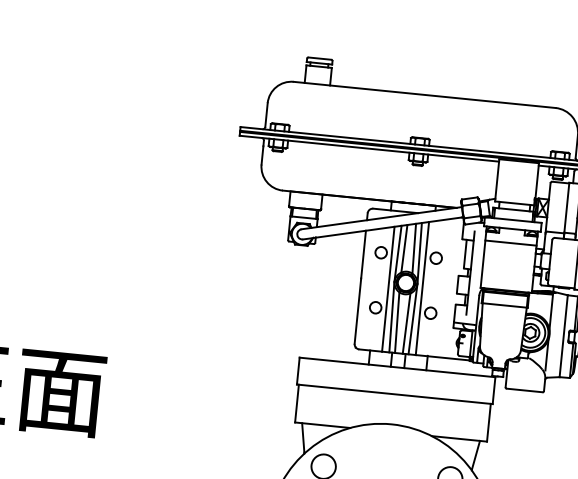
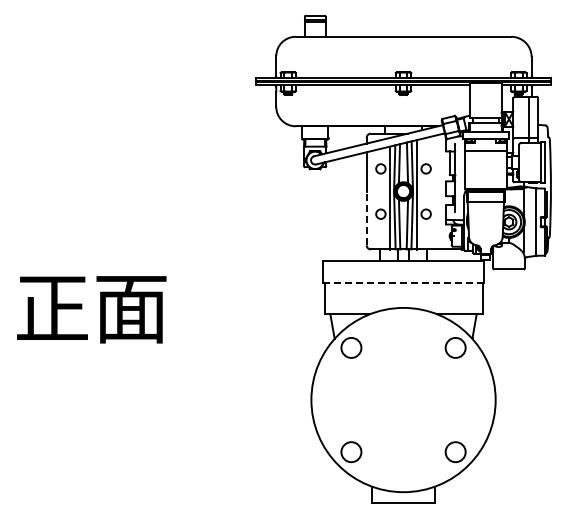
line: (357, 311) -> (366, 218), solid -> dashed
line: (394, 394) -> (403, 283), solid -> dashed

